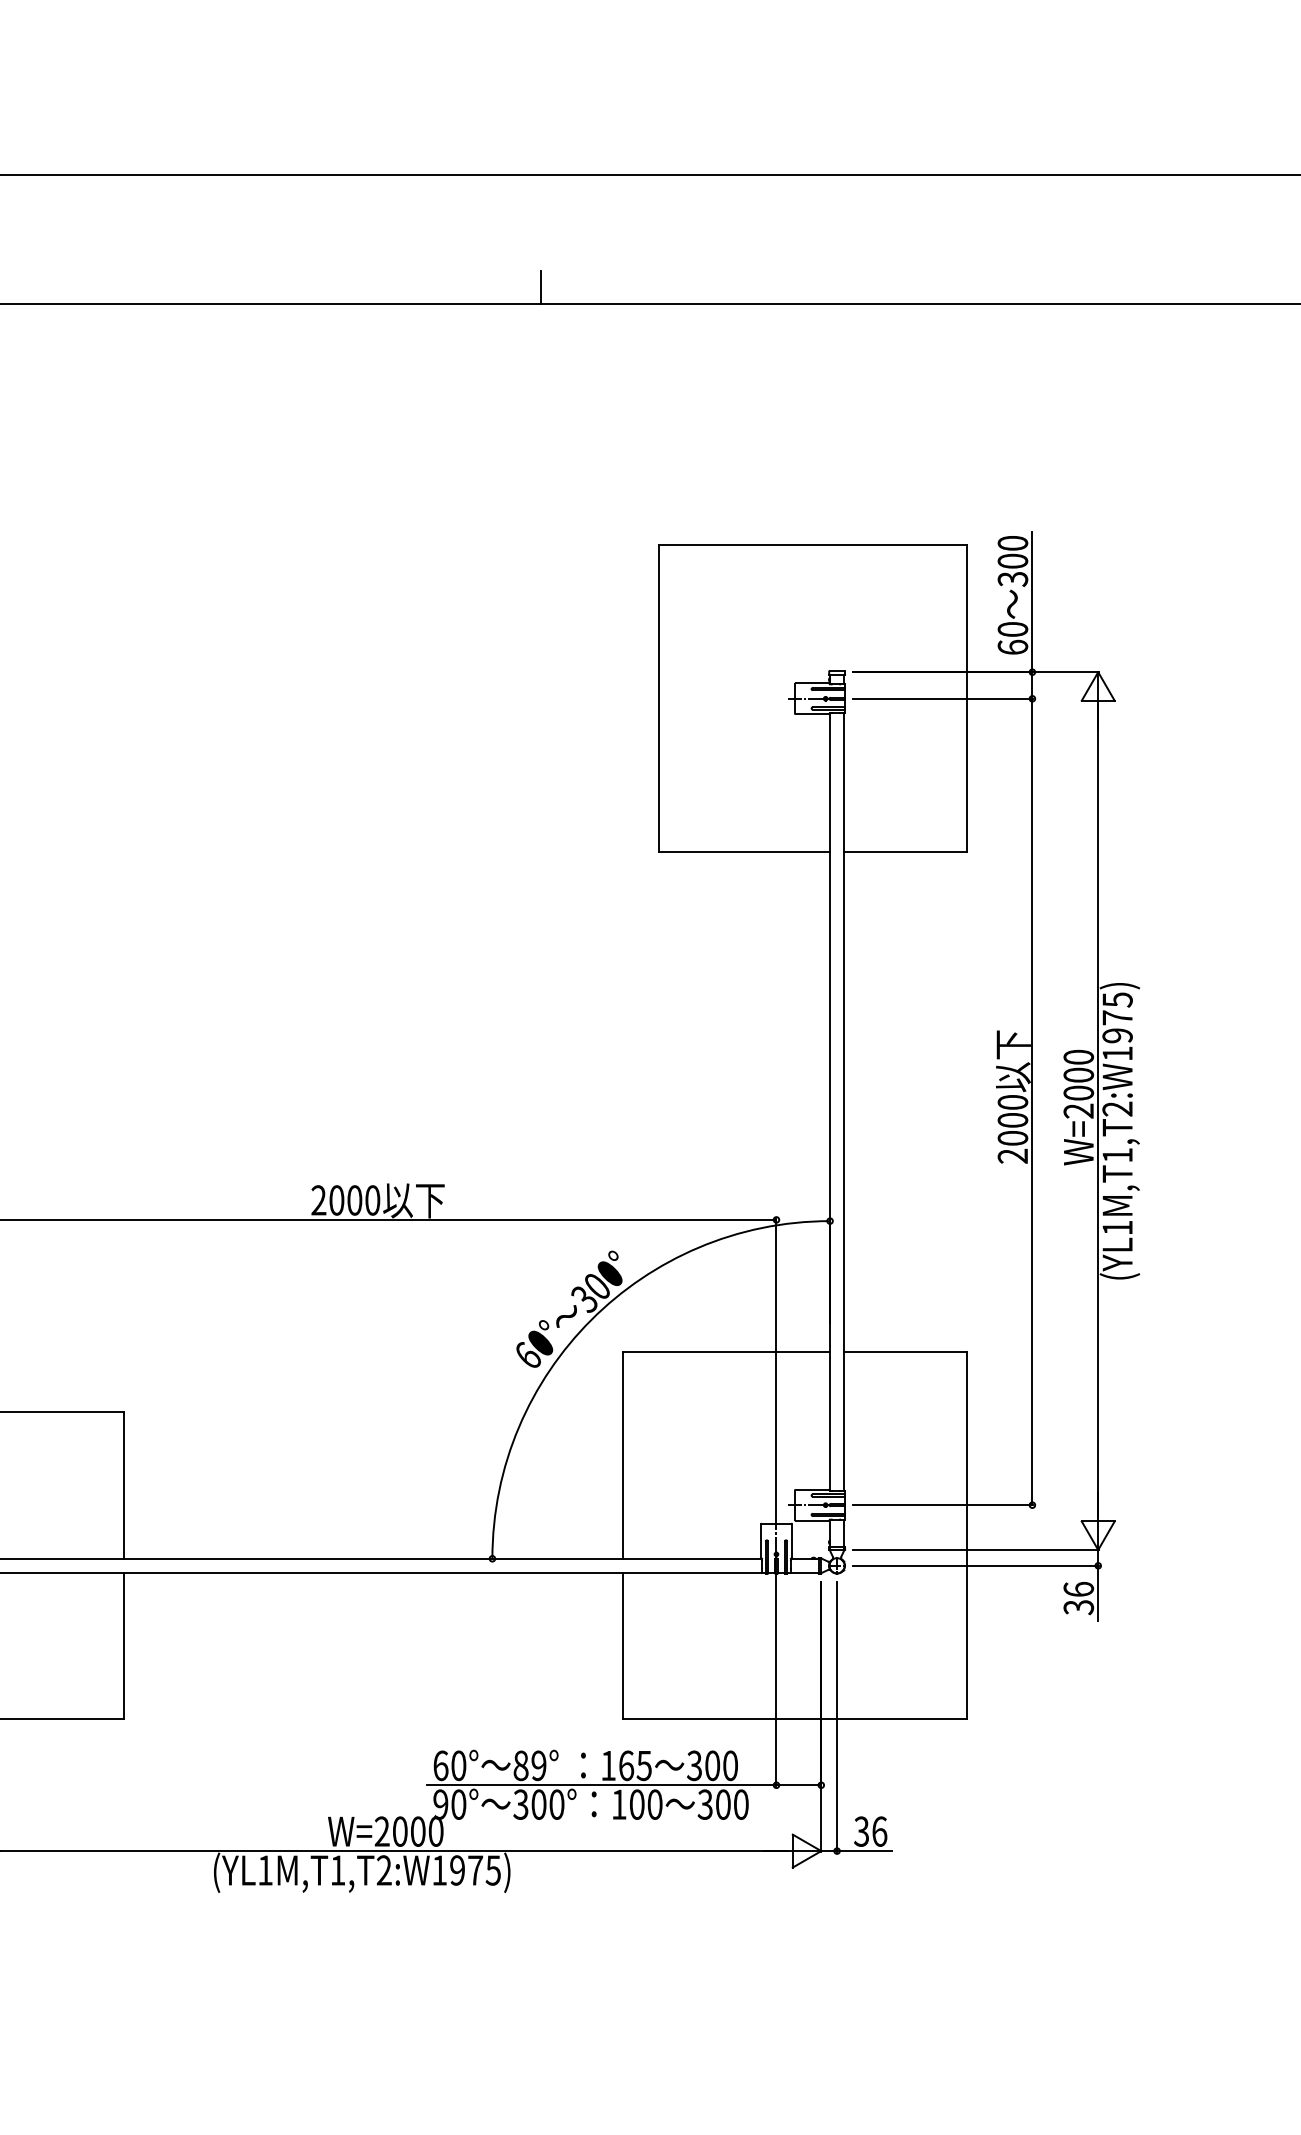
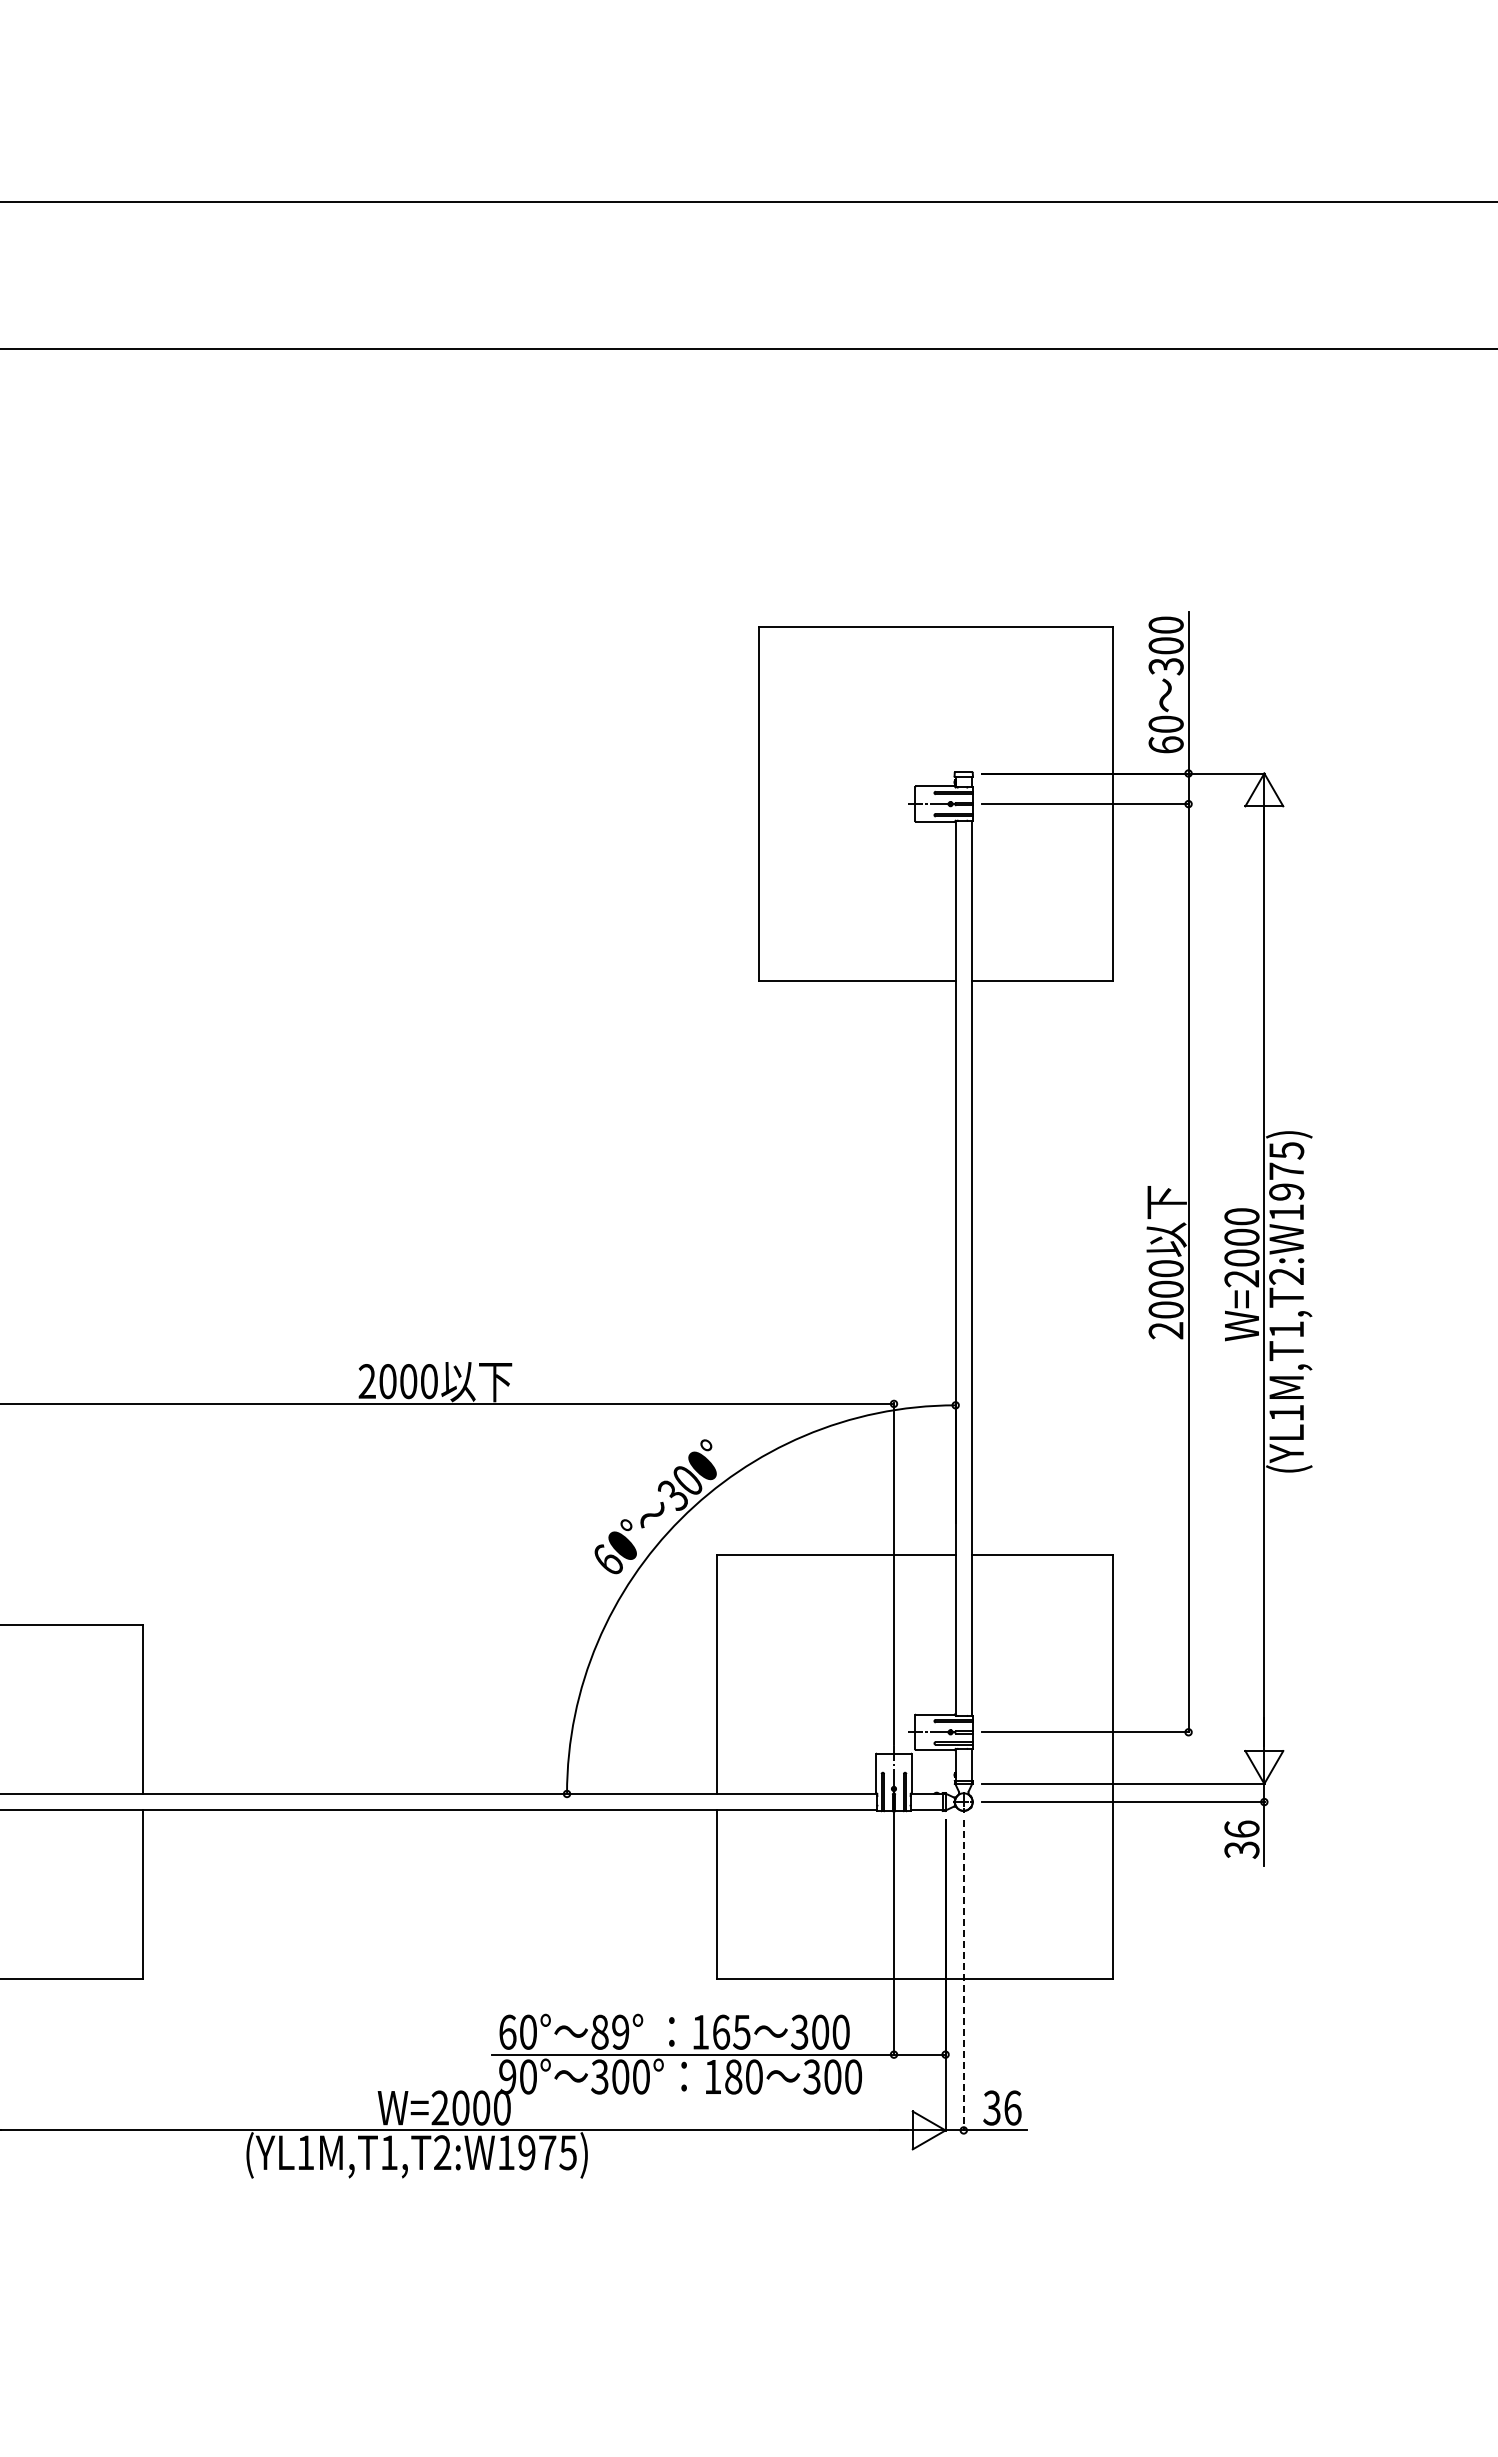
line: (540, 287) -> (622, 330), removed
line: (836, 1717) -> (963, 1976), solid -> dashed
text: (637, 1804) -> (733, 2076), 100 -> 180

